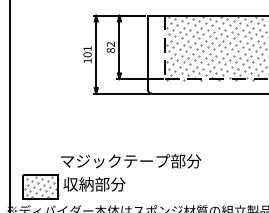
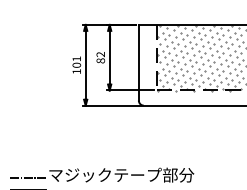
line: (40, 164) -> (28, 178), added

